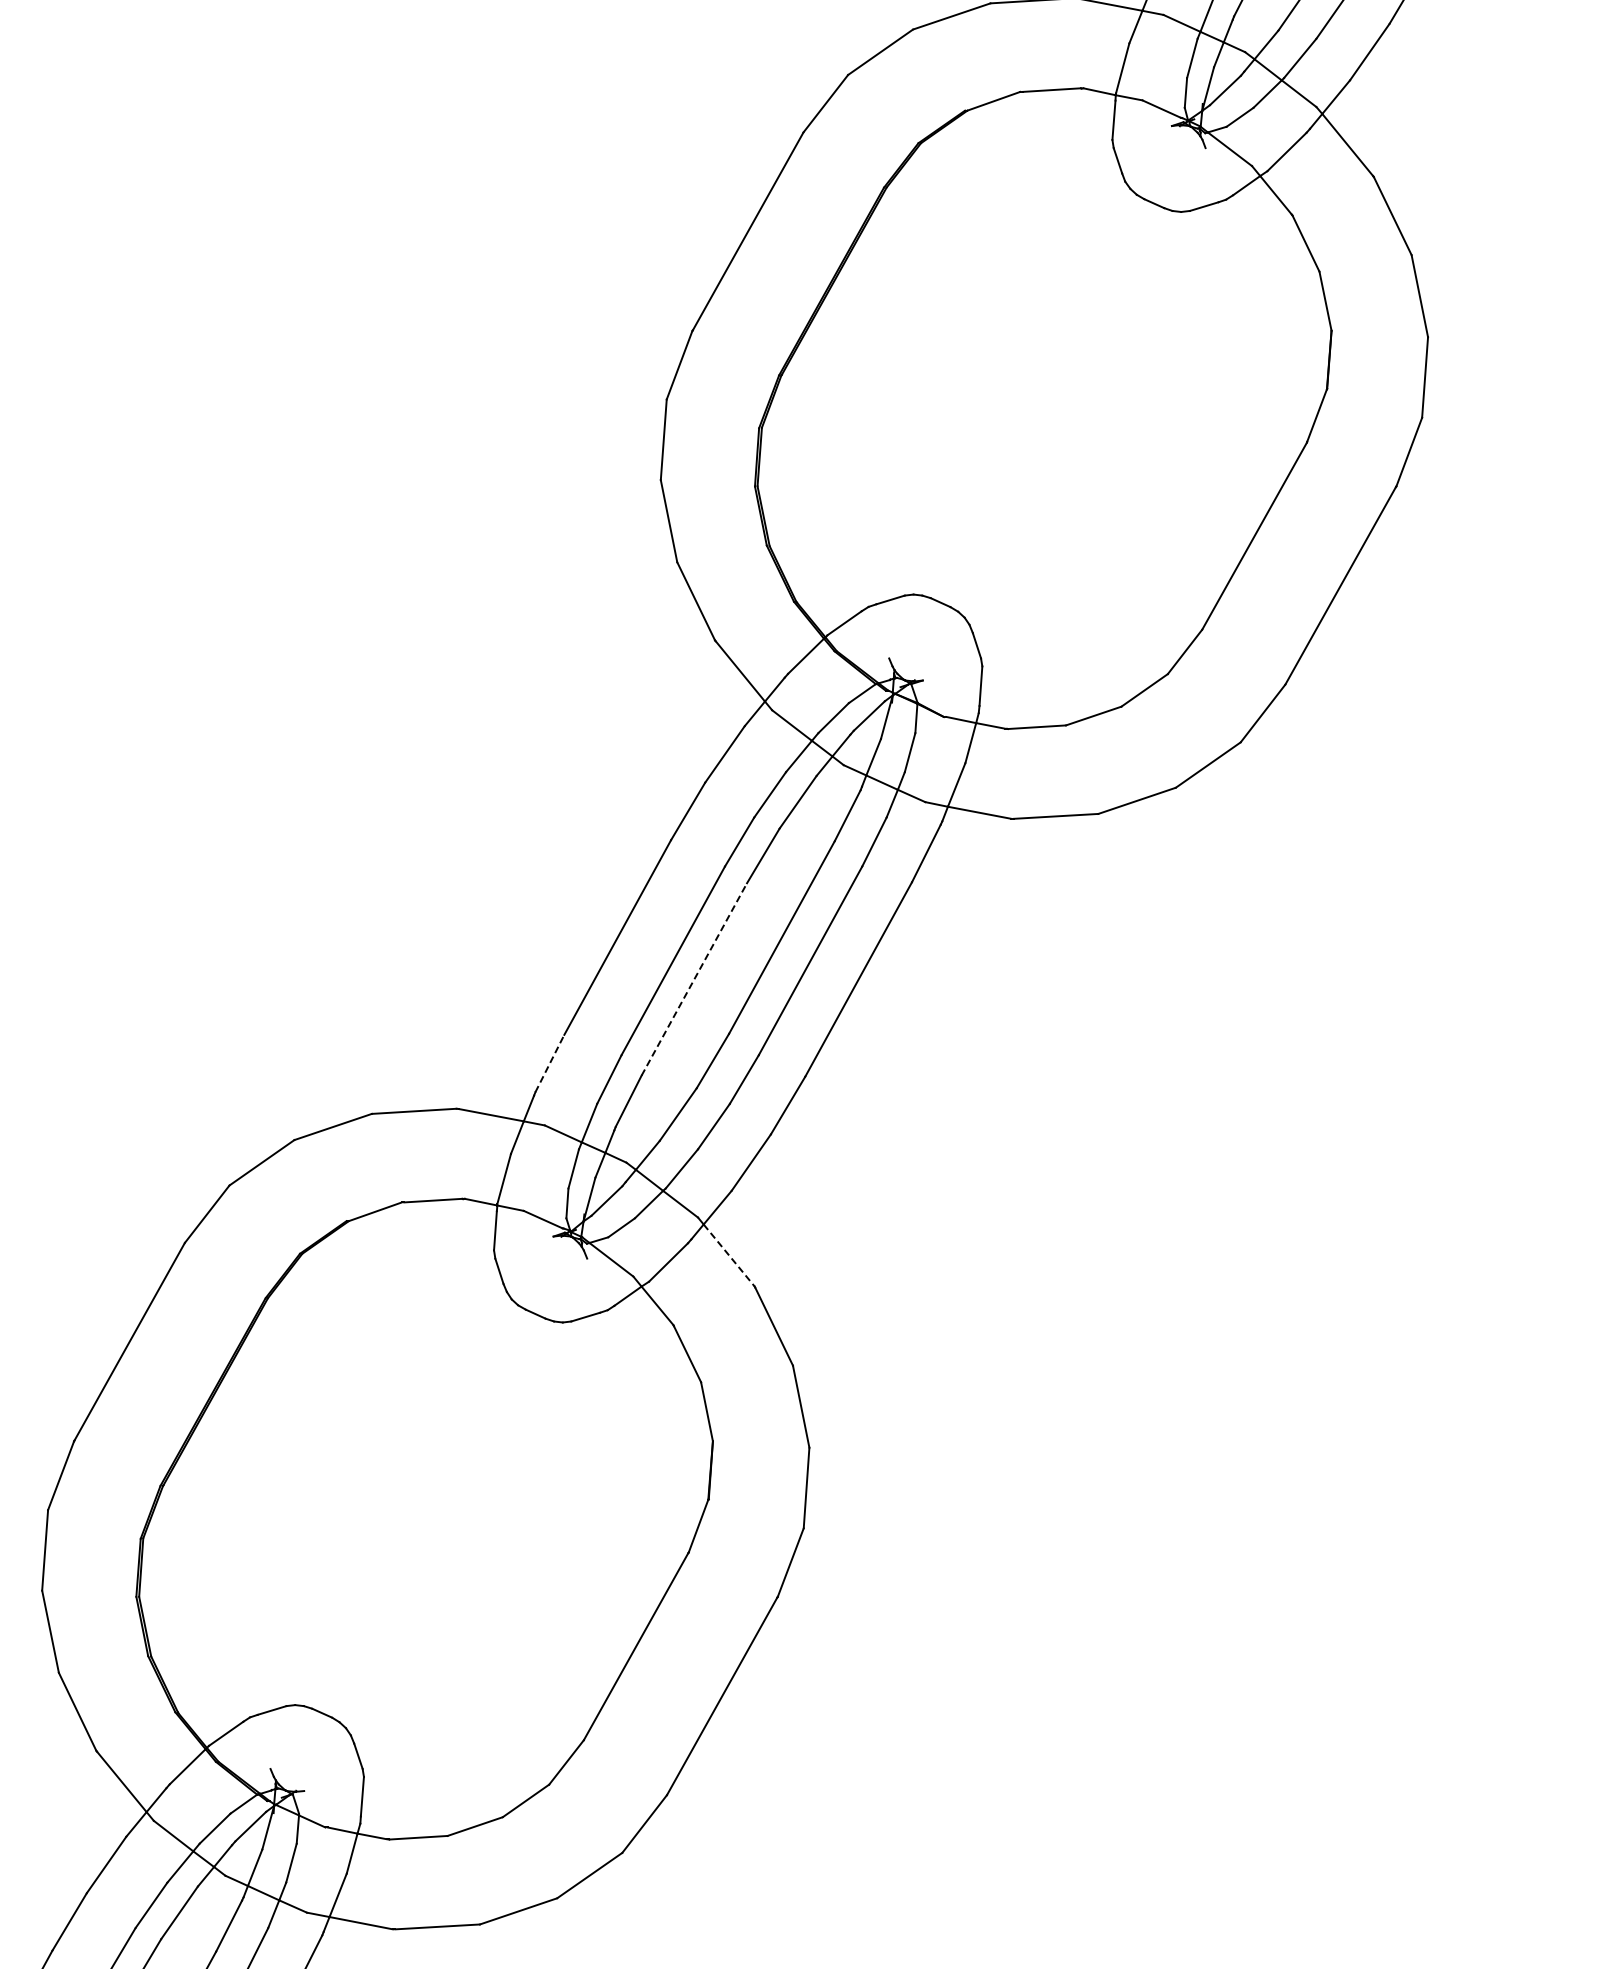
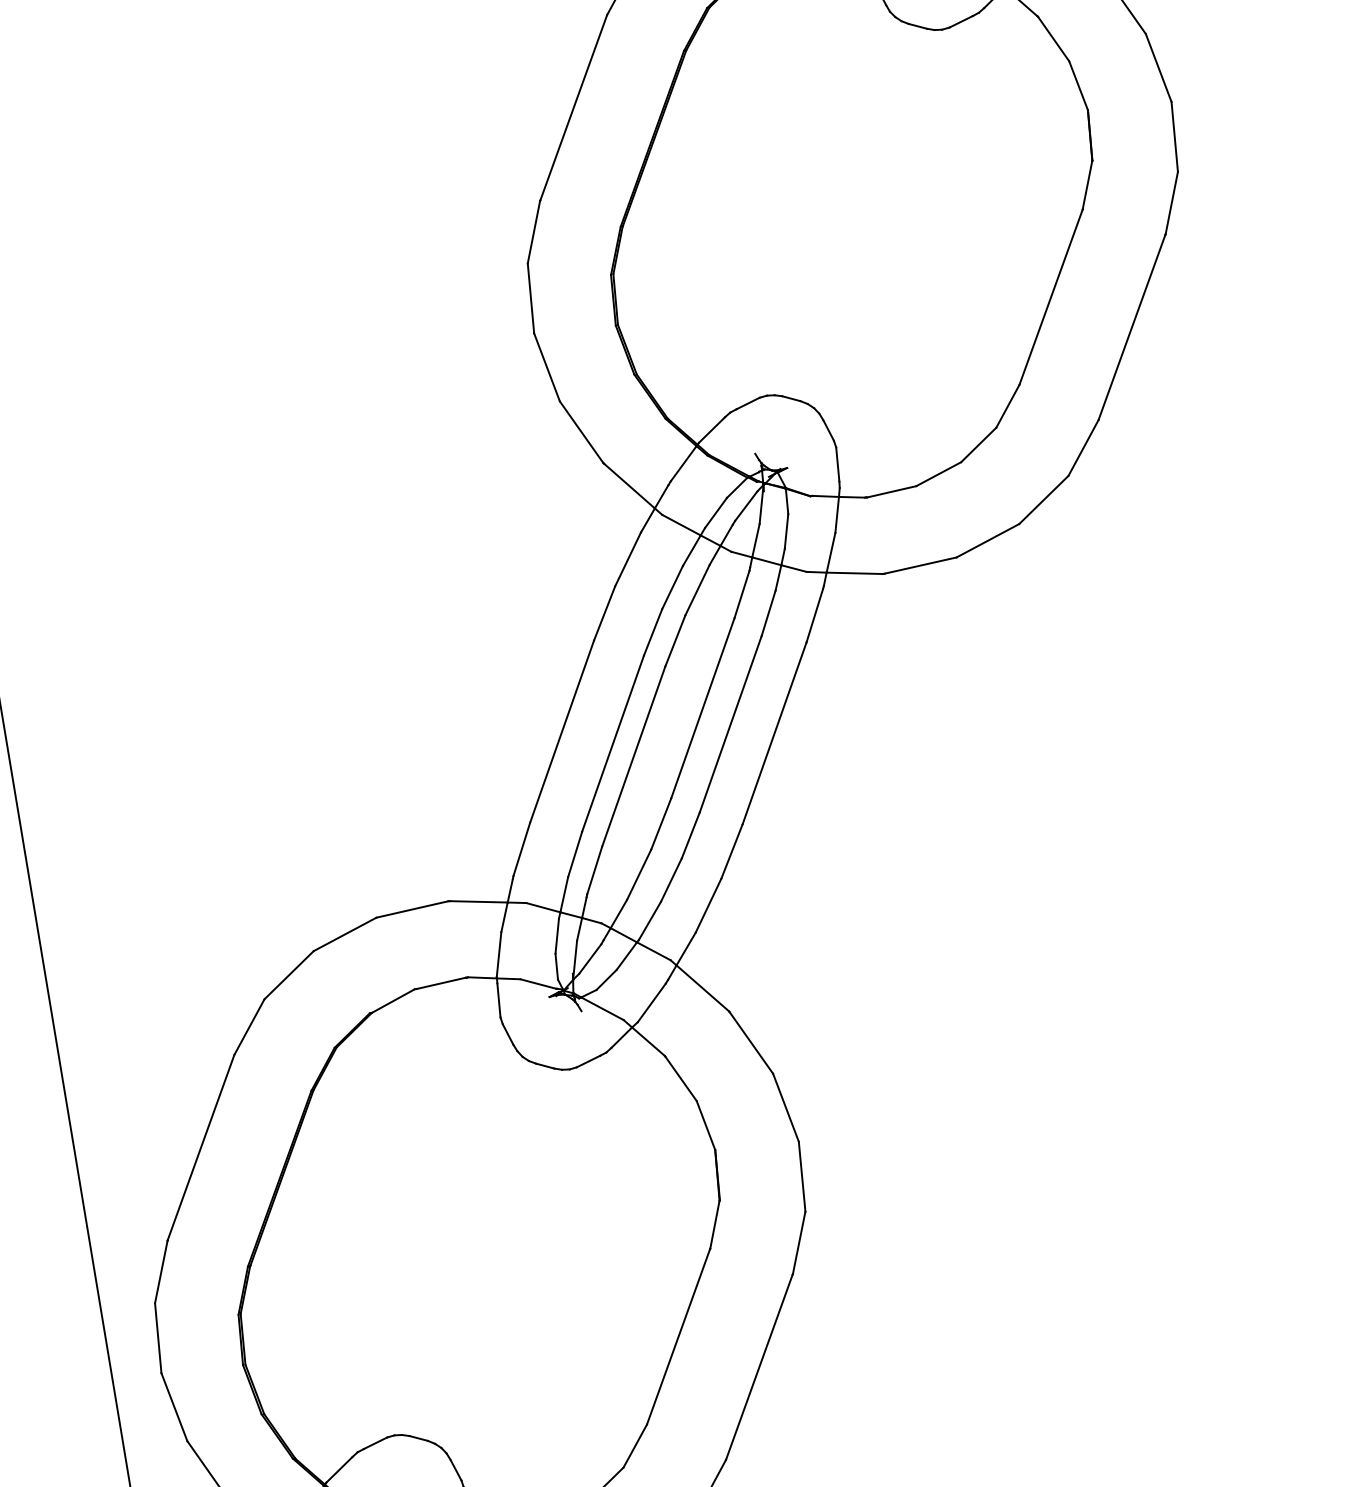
line: (694, 979) -> (633, 756), dashed -> solid
line: (550, 1063) -> (522, 849), dashed -> solid
line: (729, 1255) -> (703, 988), dashed -> solid

